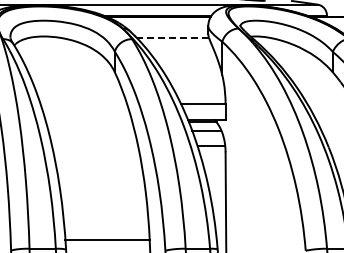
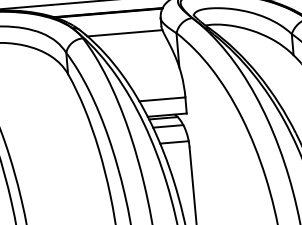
line: (172, 37) -> (124, 33), dashed -> solid

